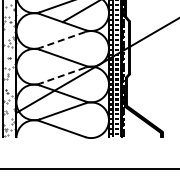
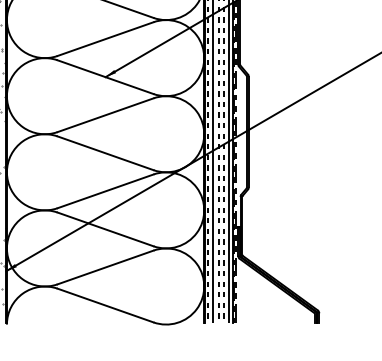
line: (62, 39) -> (105, 114), dashed -> solid
line: (62, 75) -> (105, 191), dashed -> solid

